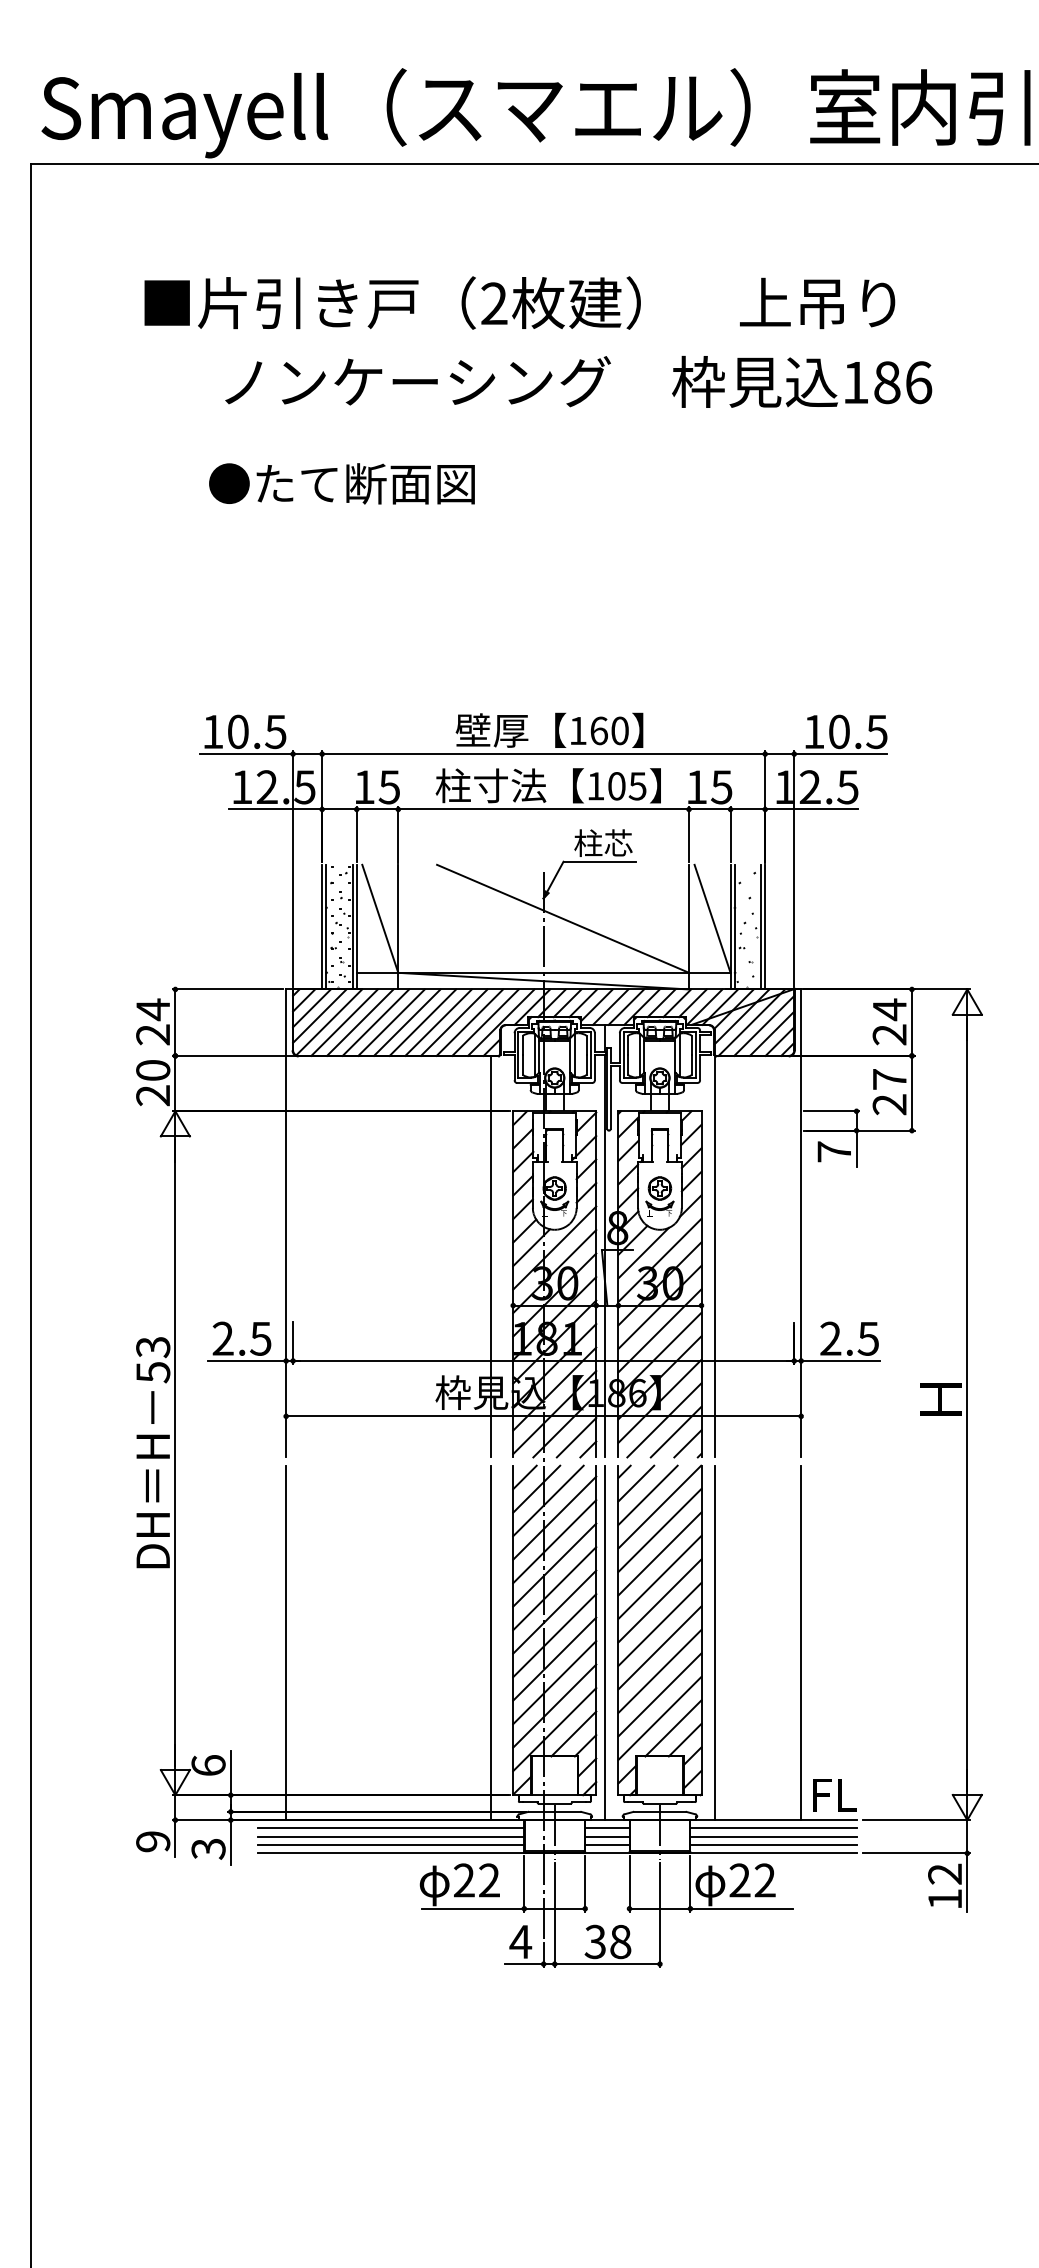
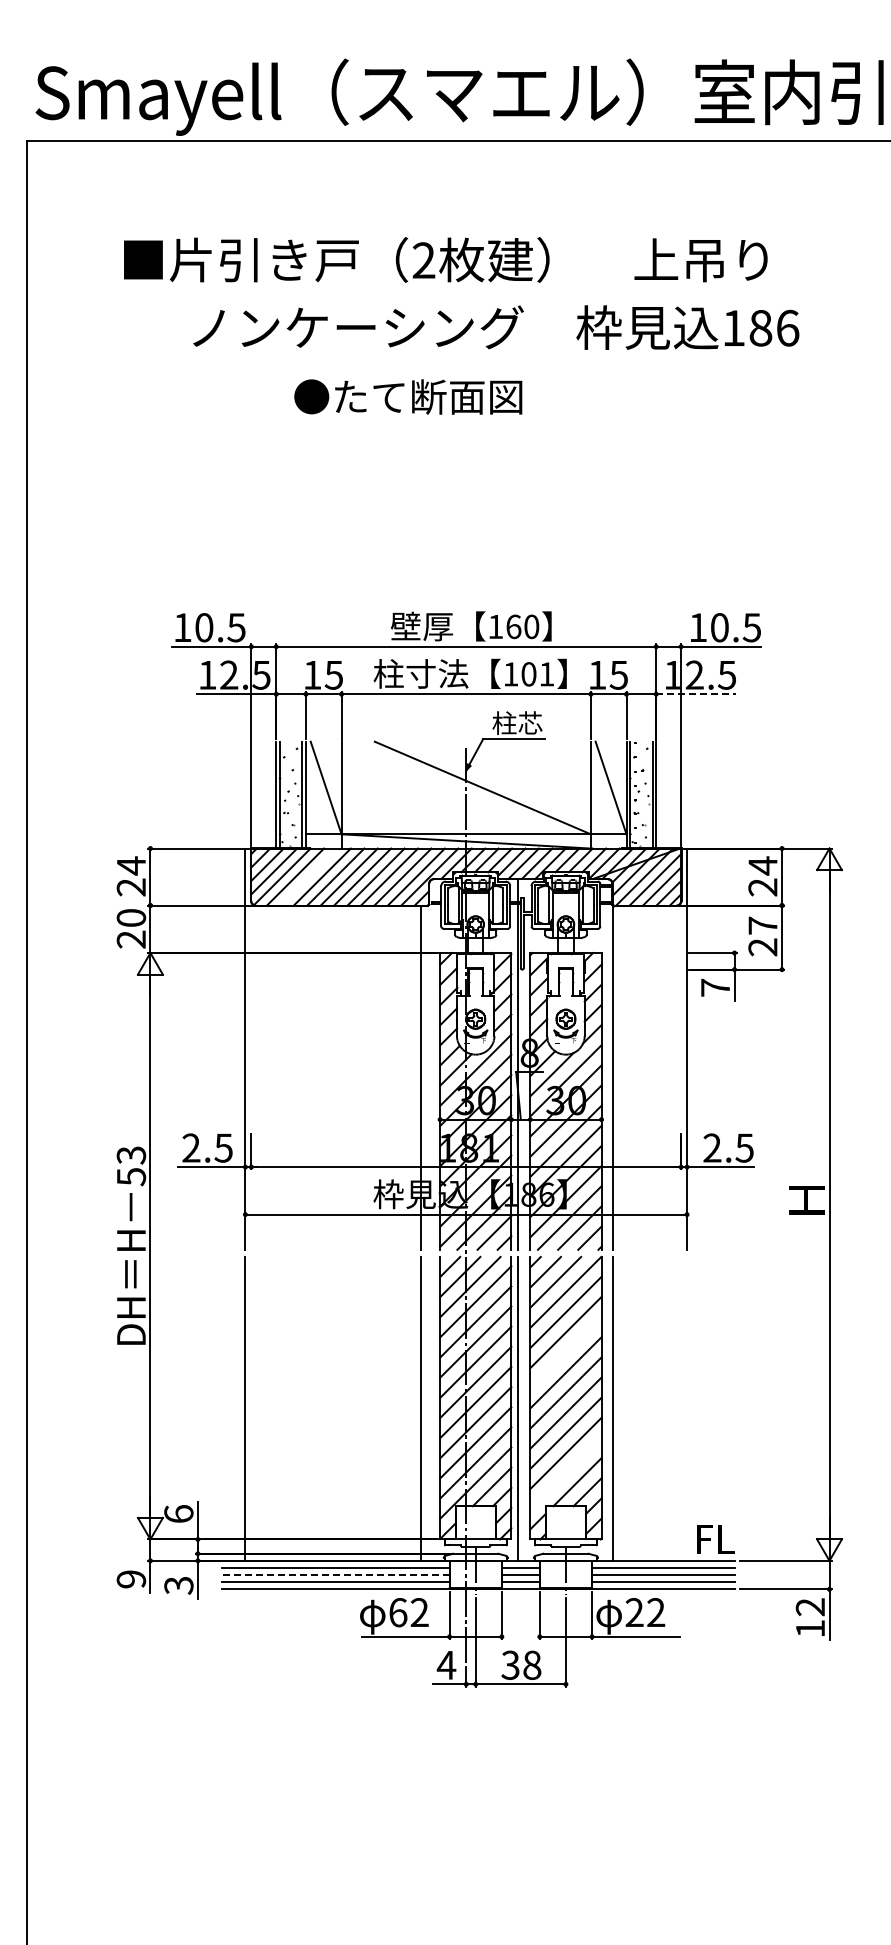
text: (342, 483) -> (408, 396), moved
text: (637, 786) -> (546, 674), 105 -> 101
line: (812, 809) -> (696, 694), solid -> dashed
line: (359, 1022) -> (308, 876), removed
line: (659, 1577) -> (565, 1352), removed
line: (801, 1642) -> (687, 1408), removed
line: (659, 1718) -> (565, 1473), removed
line: (391, 1837) -> (335, 1575), solid -> dashed
text: (464, 1880) -> (398, 1612), 22 -> 62

